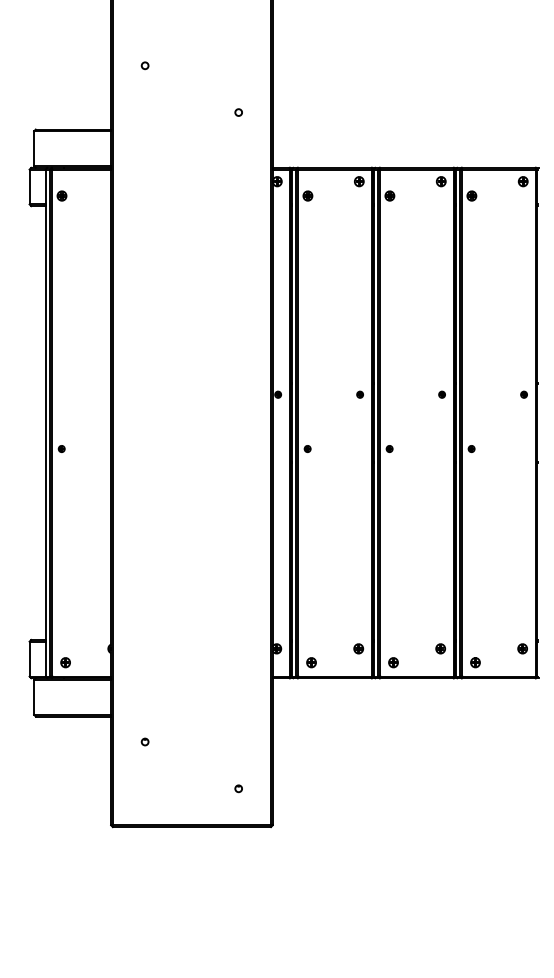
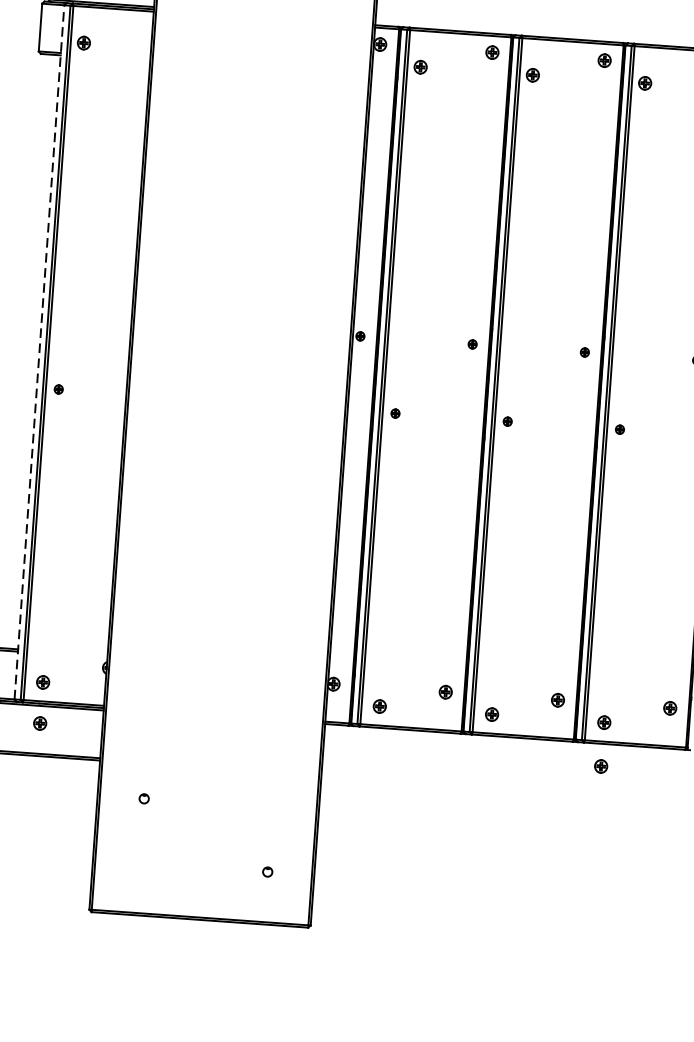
line: (45, 422) -> (39, 351), solid -> dashed
part: (65, 692) -> (40, 723), added
part: (475, 694) -> (601, 766), added

